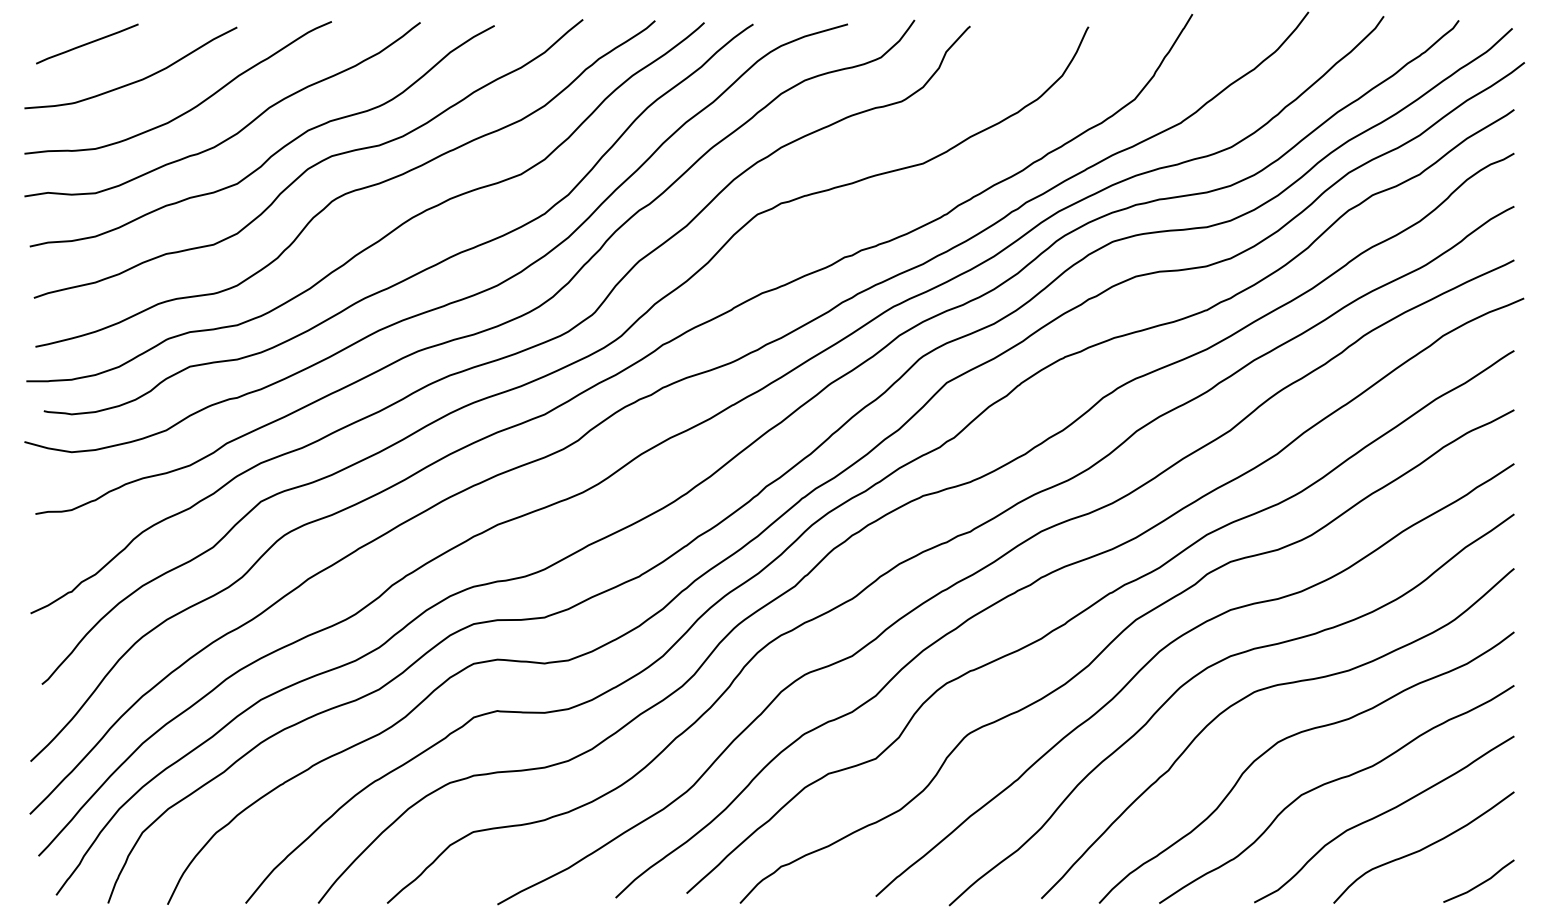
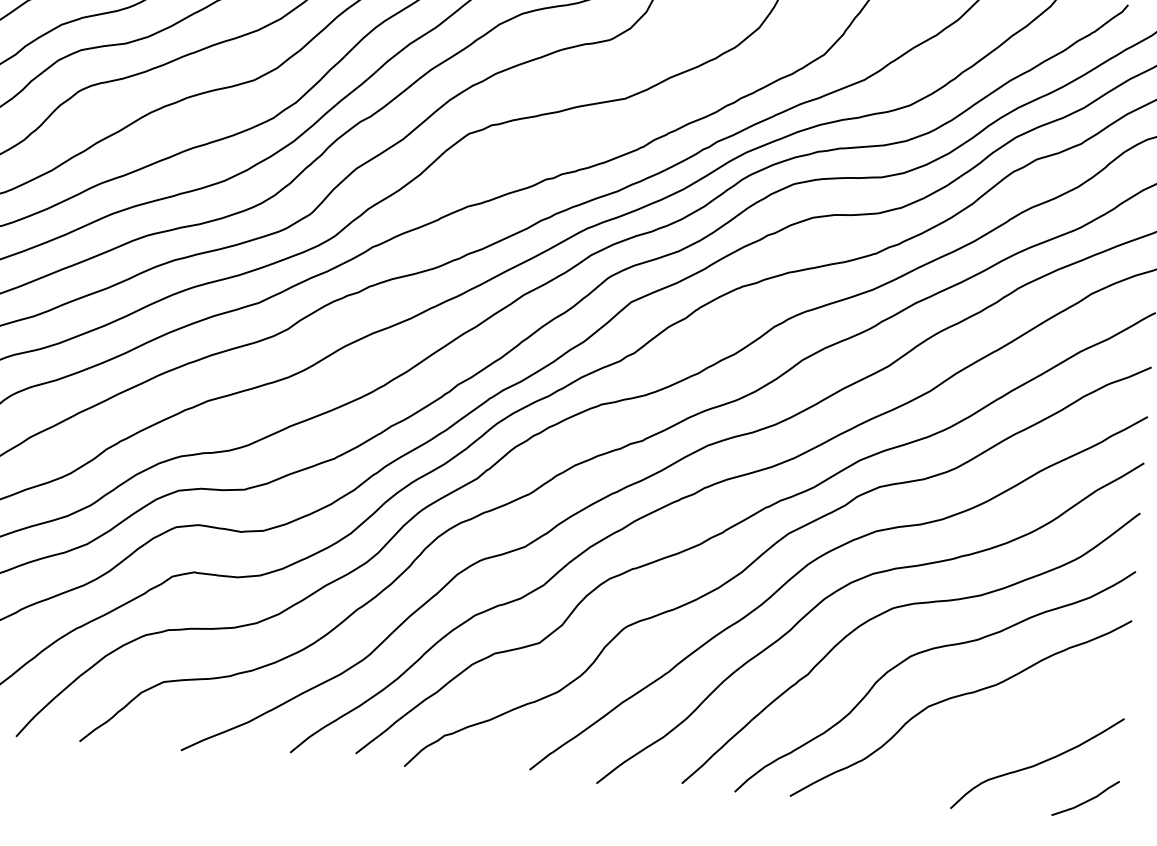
curve: (1381, 815) -> (1000, 731), removed

